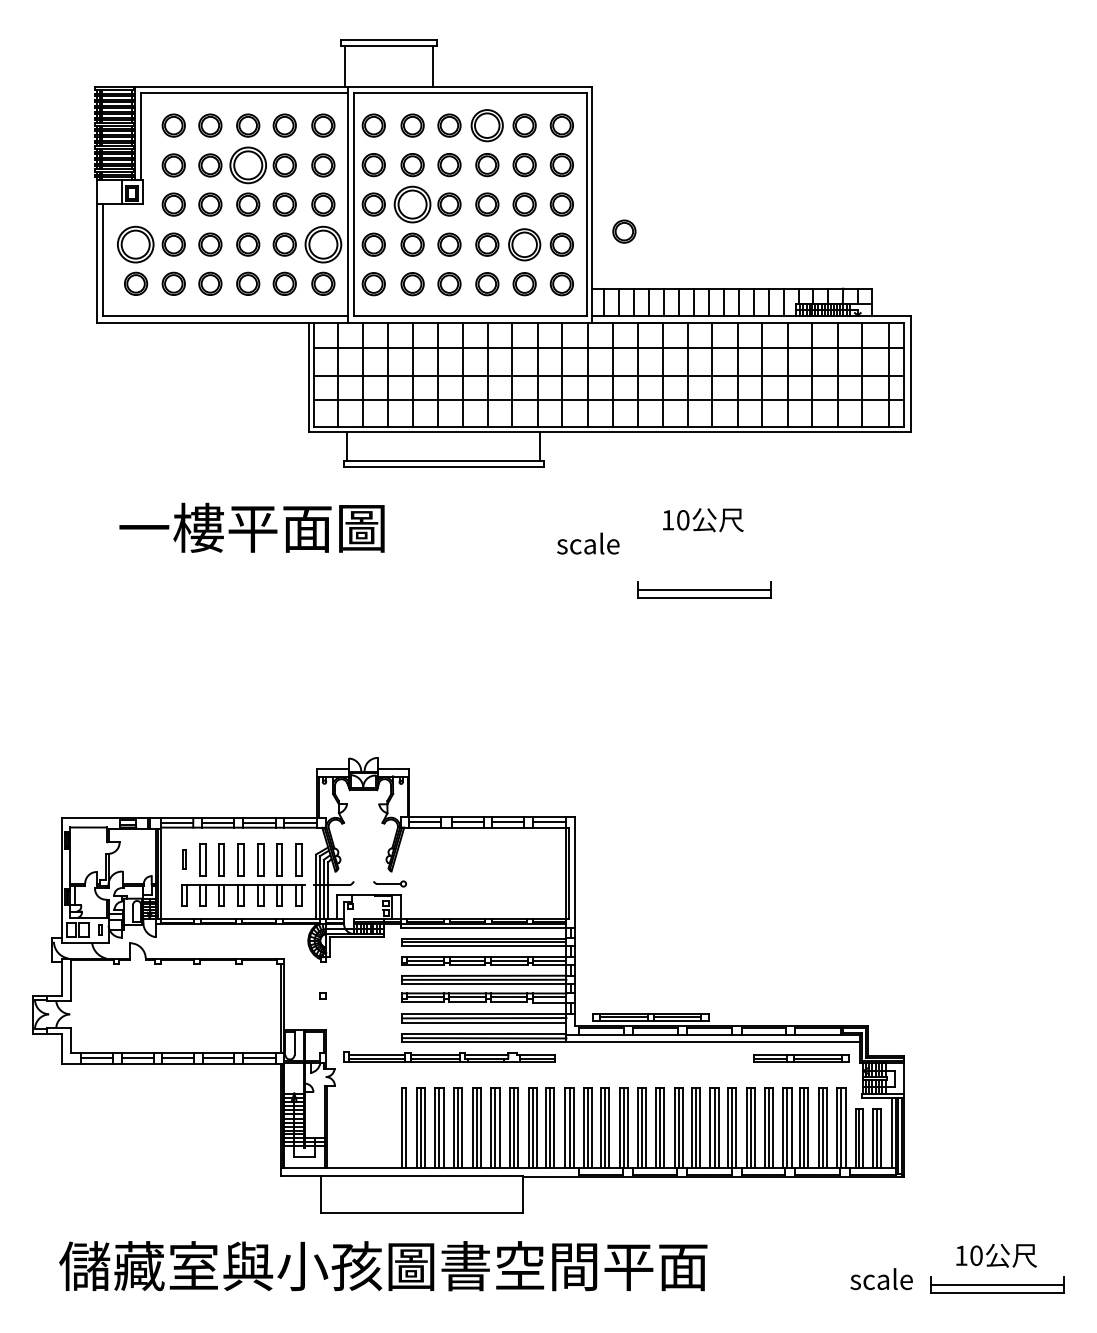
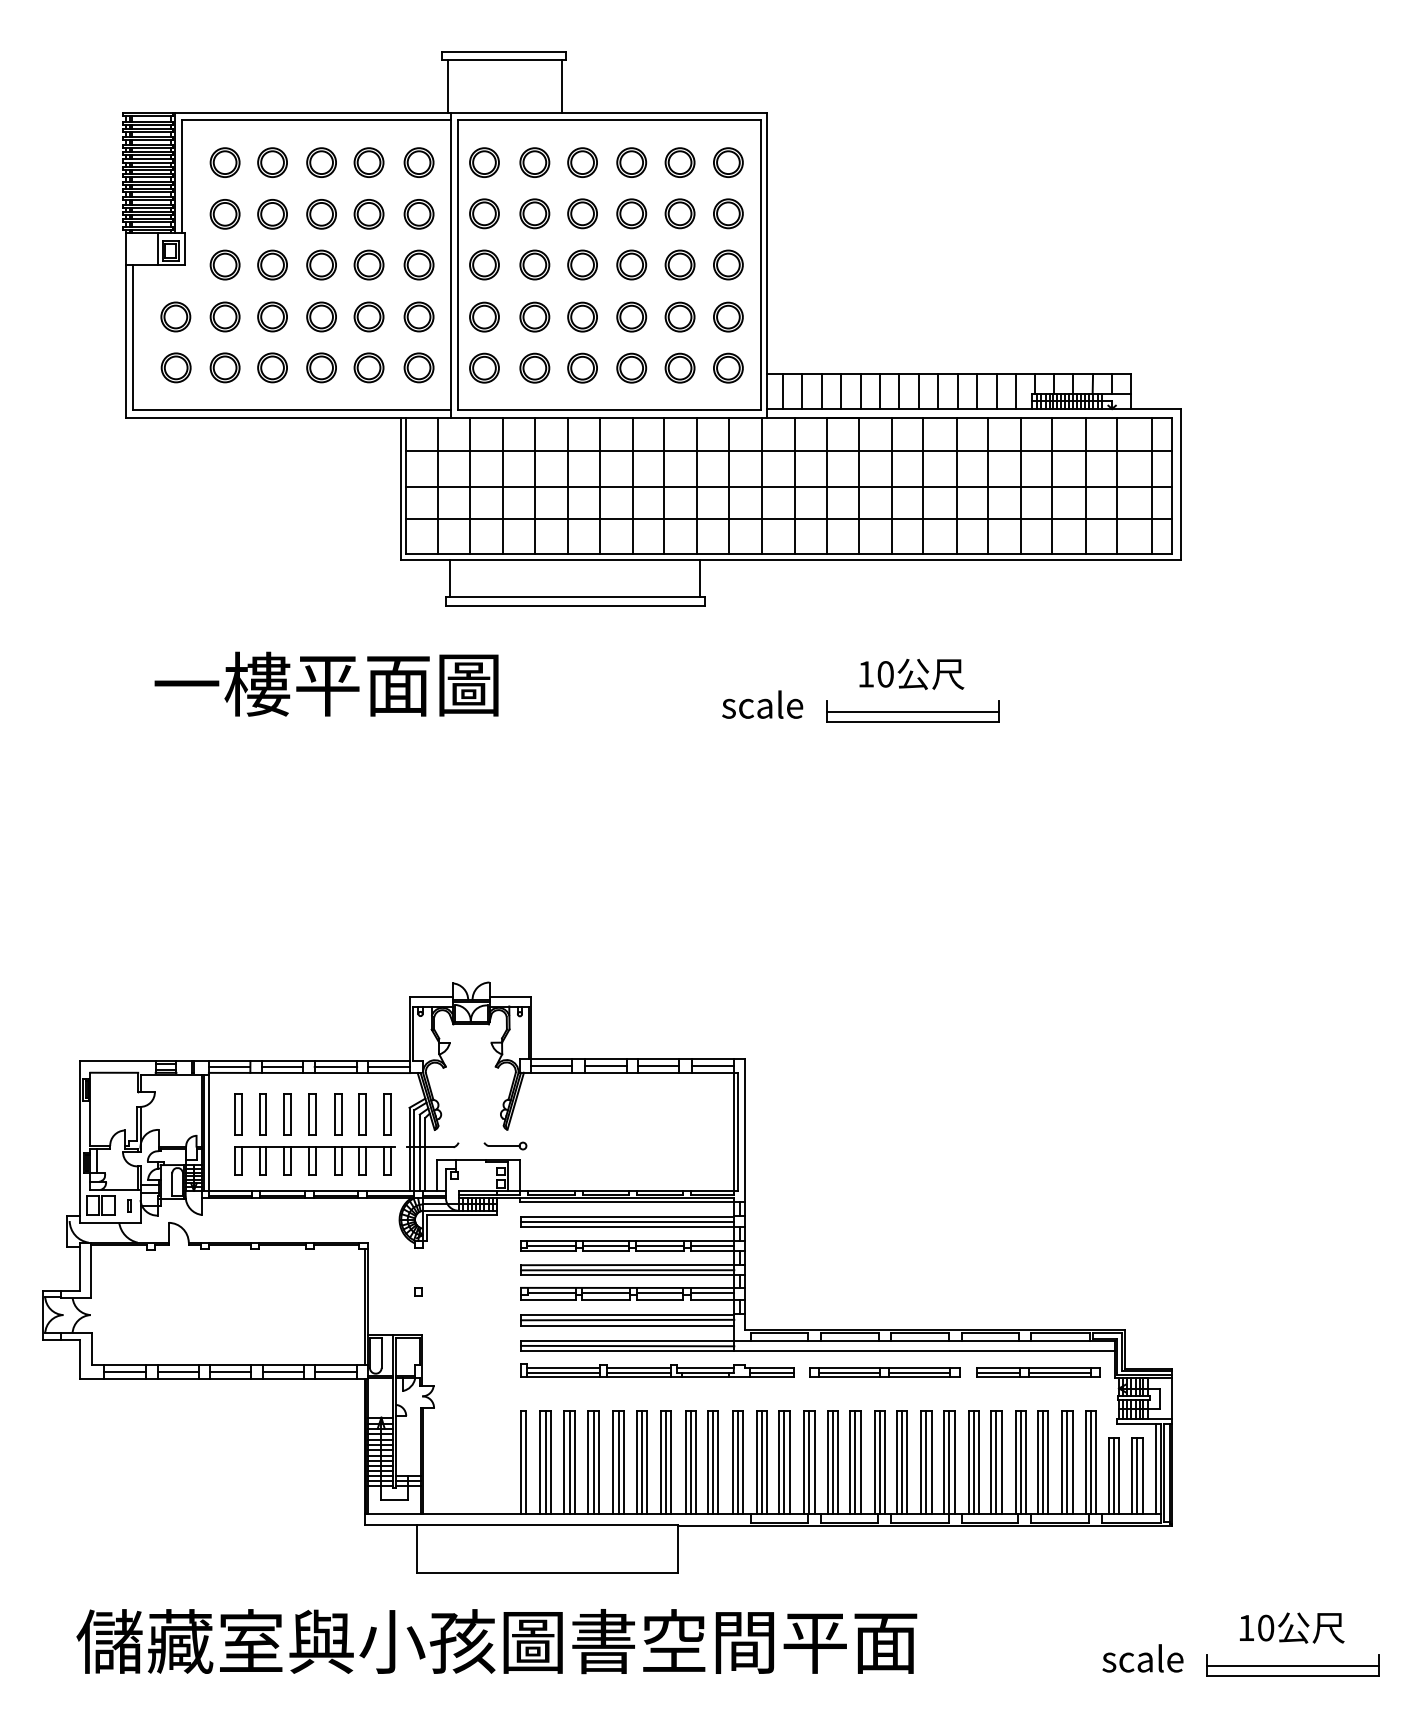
part: (487, 125) -> (631, 162), size x0.71
part: (248, 165) -> (321, 214), size x0.62
part: (412, 204) -> (534, 264), size x0.62
part: (624, 231) -> (809, 299), removed
part: (135, 244) -> (175, 316), size x0.62
part: (322, 244) -> (418, 316), size x0.62
part: (524, 244) -> (679, 316), size x0.71
part: (703, 589) -> (912, 711), moved
part: (184, 859) -> (238, 1114), size x1.67
part: (650, 1017) -> (884, 1372), moved
part: (449, 1057) -> (657, 1370), moved

